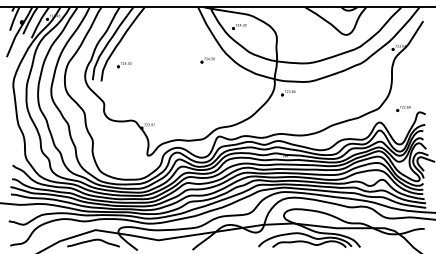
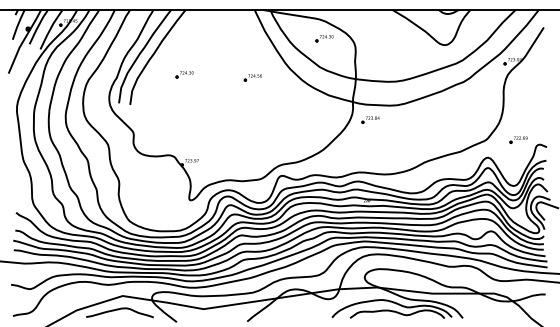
part: (239, 26) -> (324, 38), moved
part: (207, 60) -> (252, 77), moved
part: (124, 64) -> (184, 74), moved

